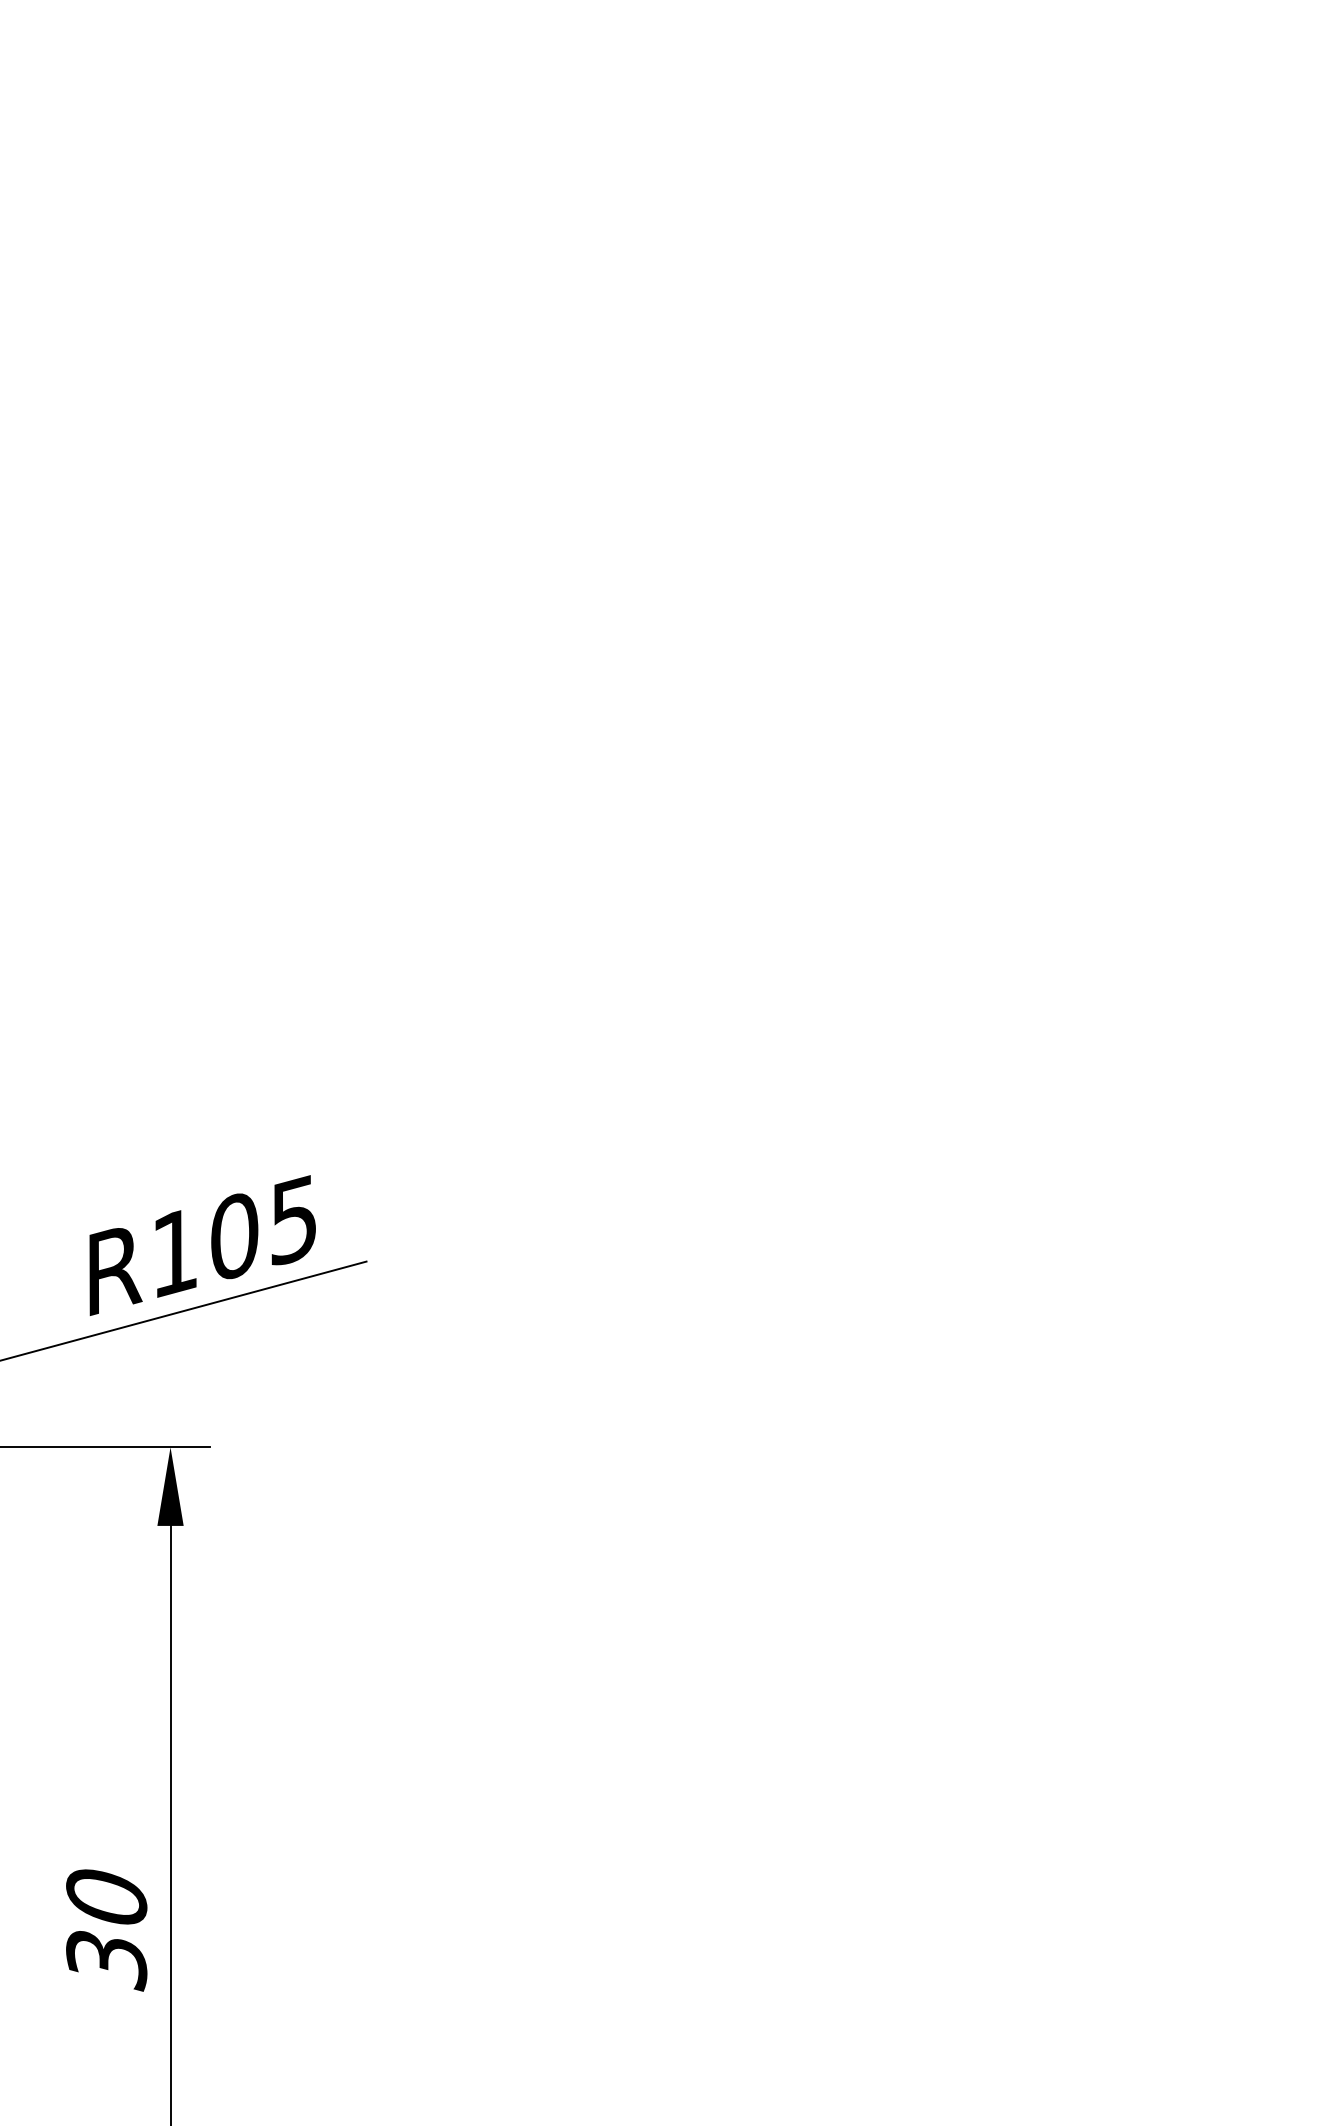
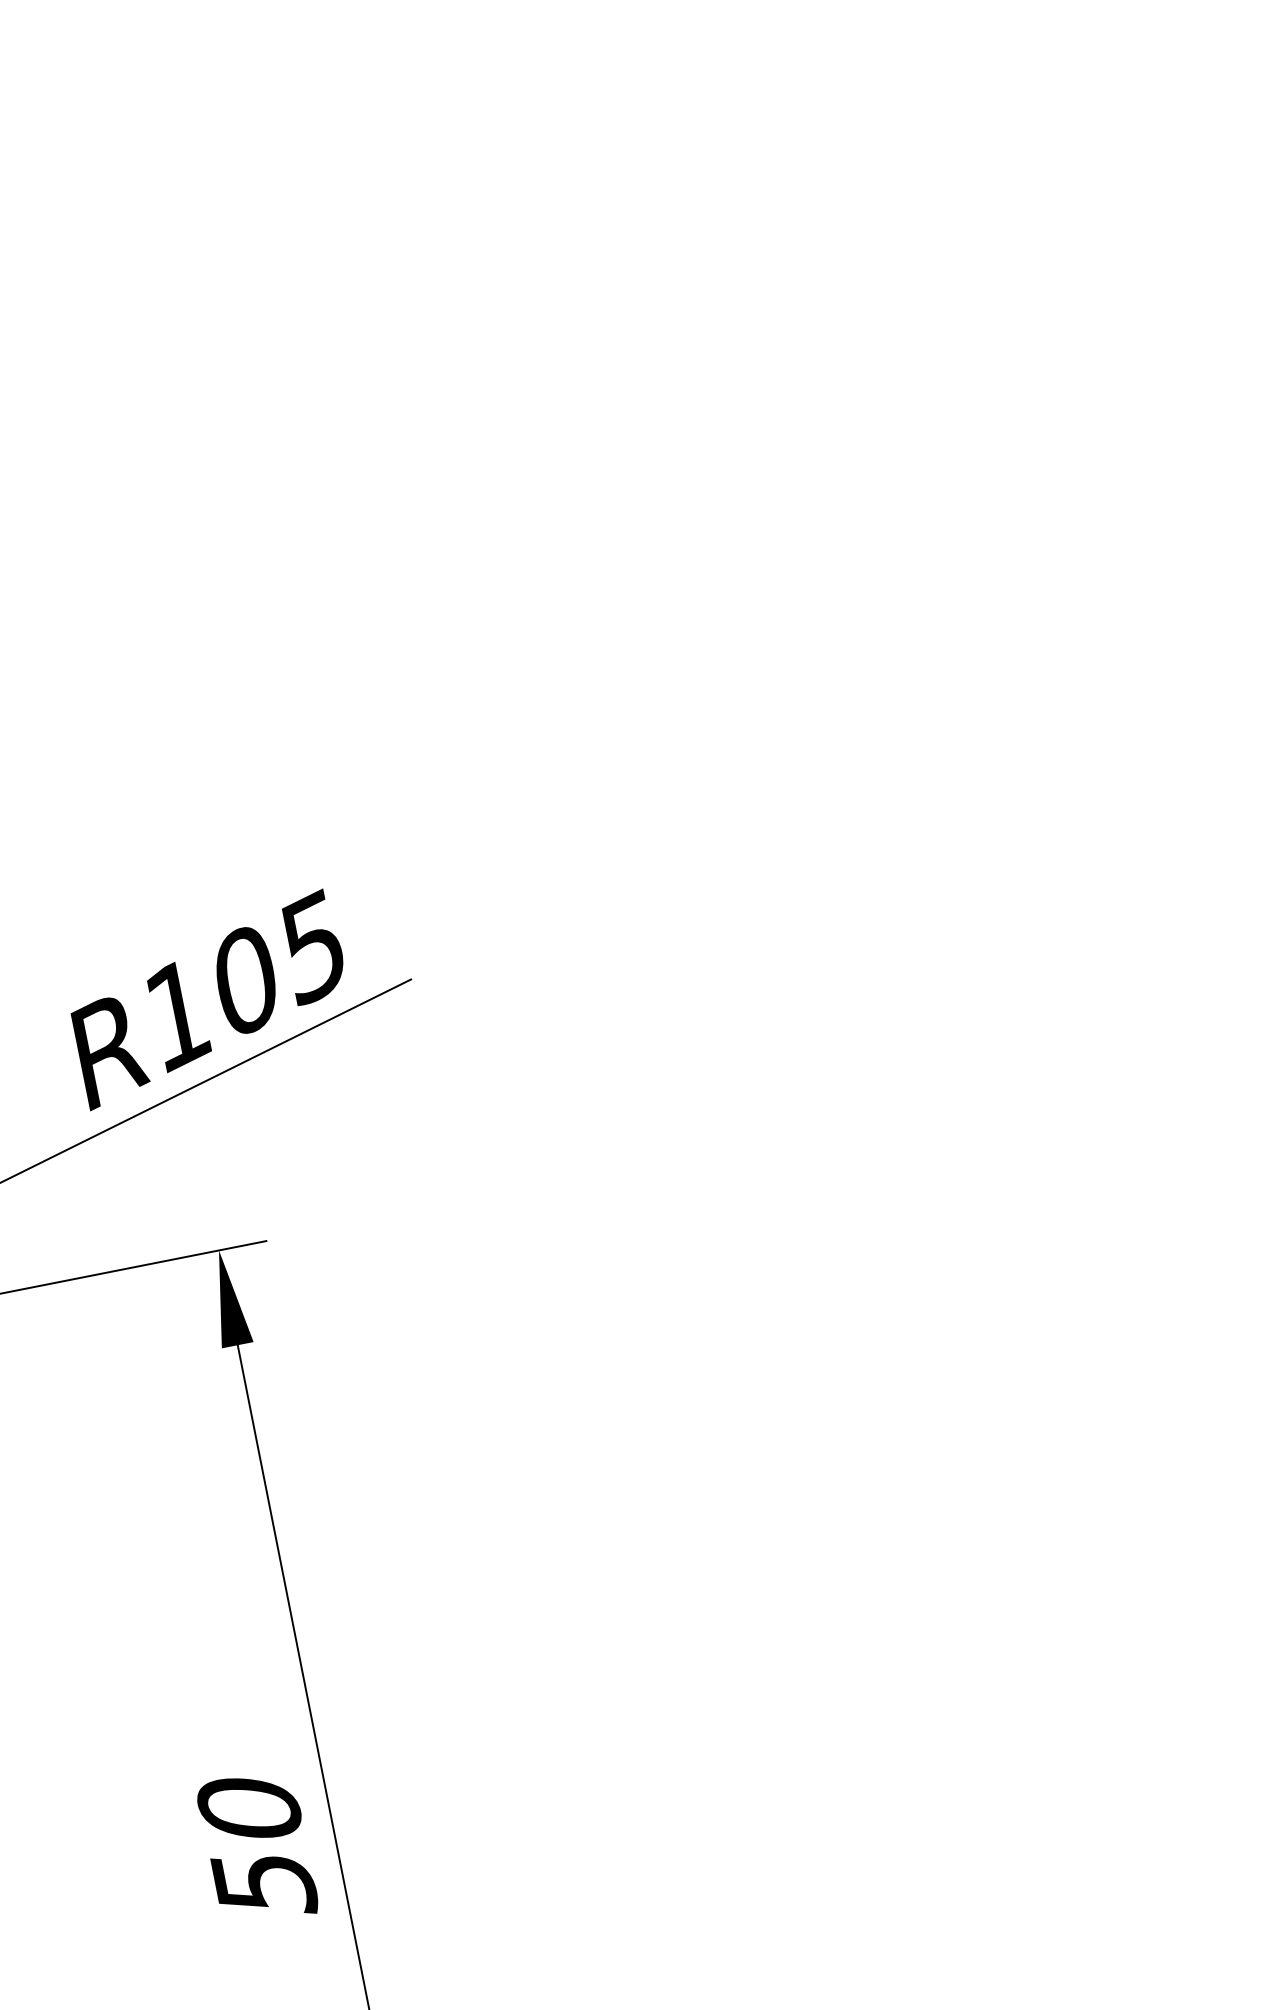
text: (106, 1961) -> (264, 1886), 30 -> 50

